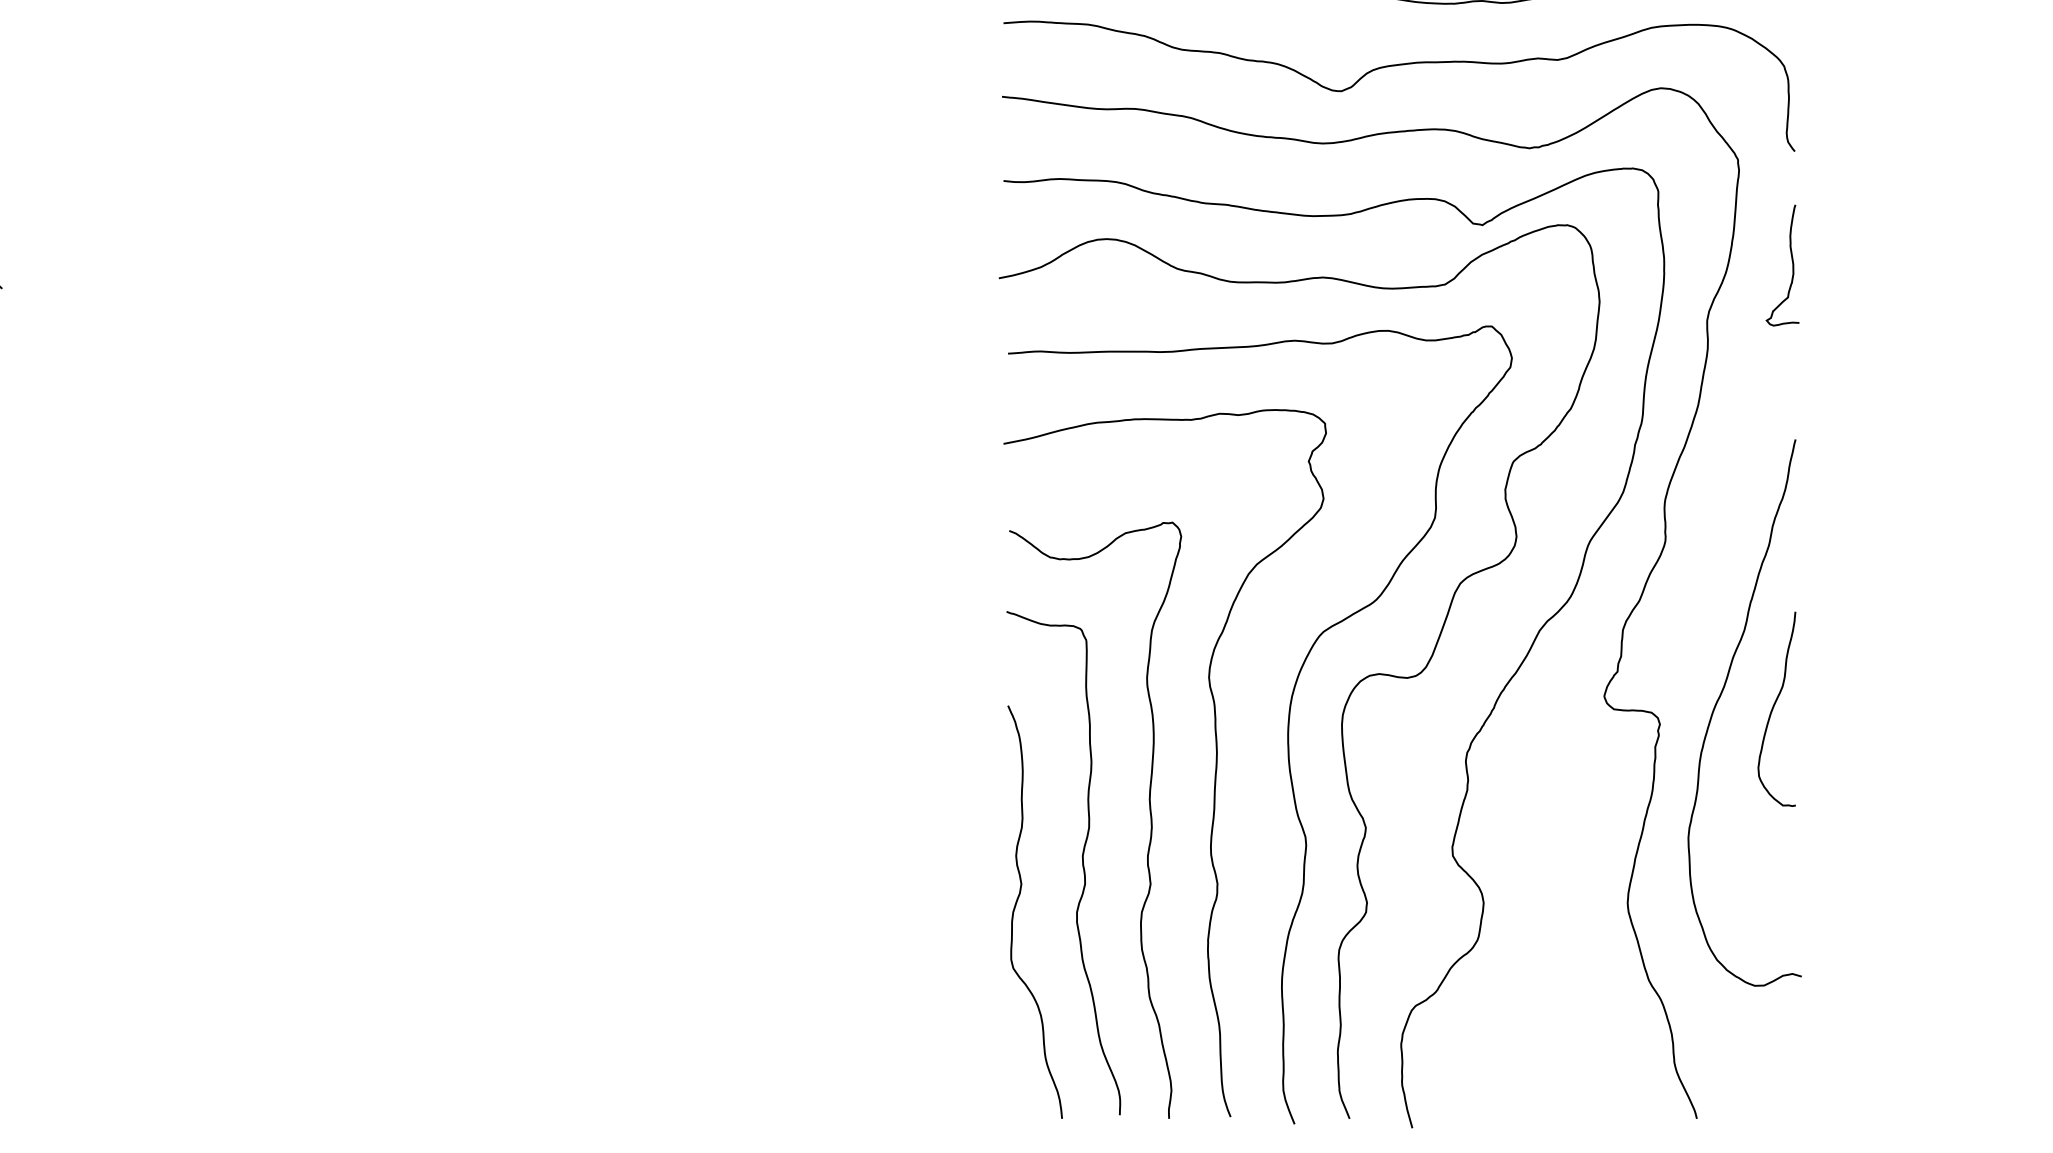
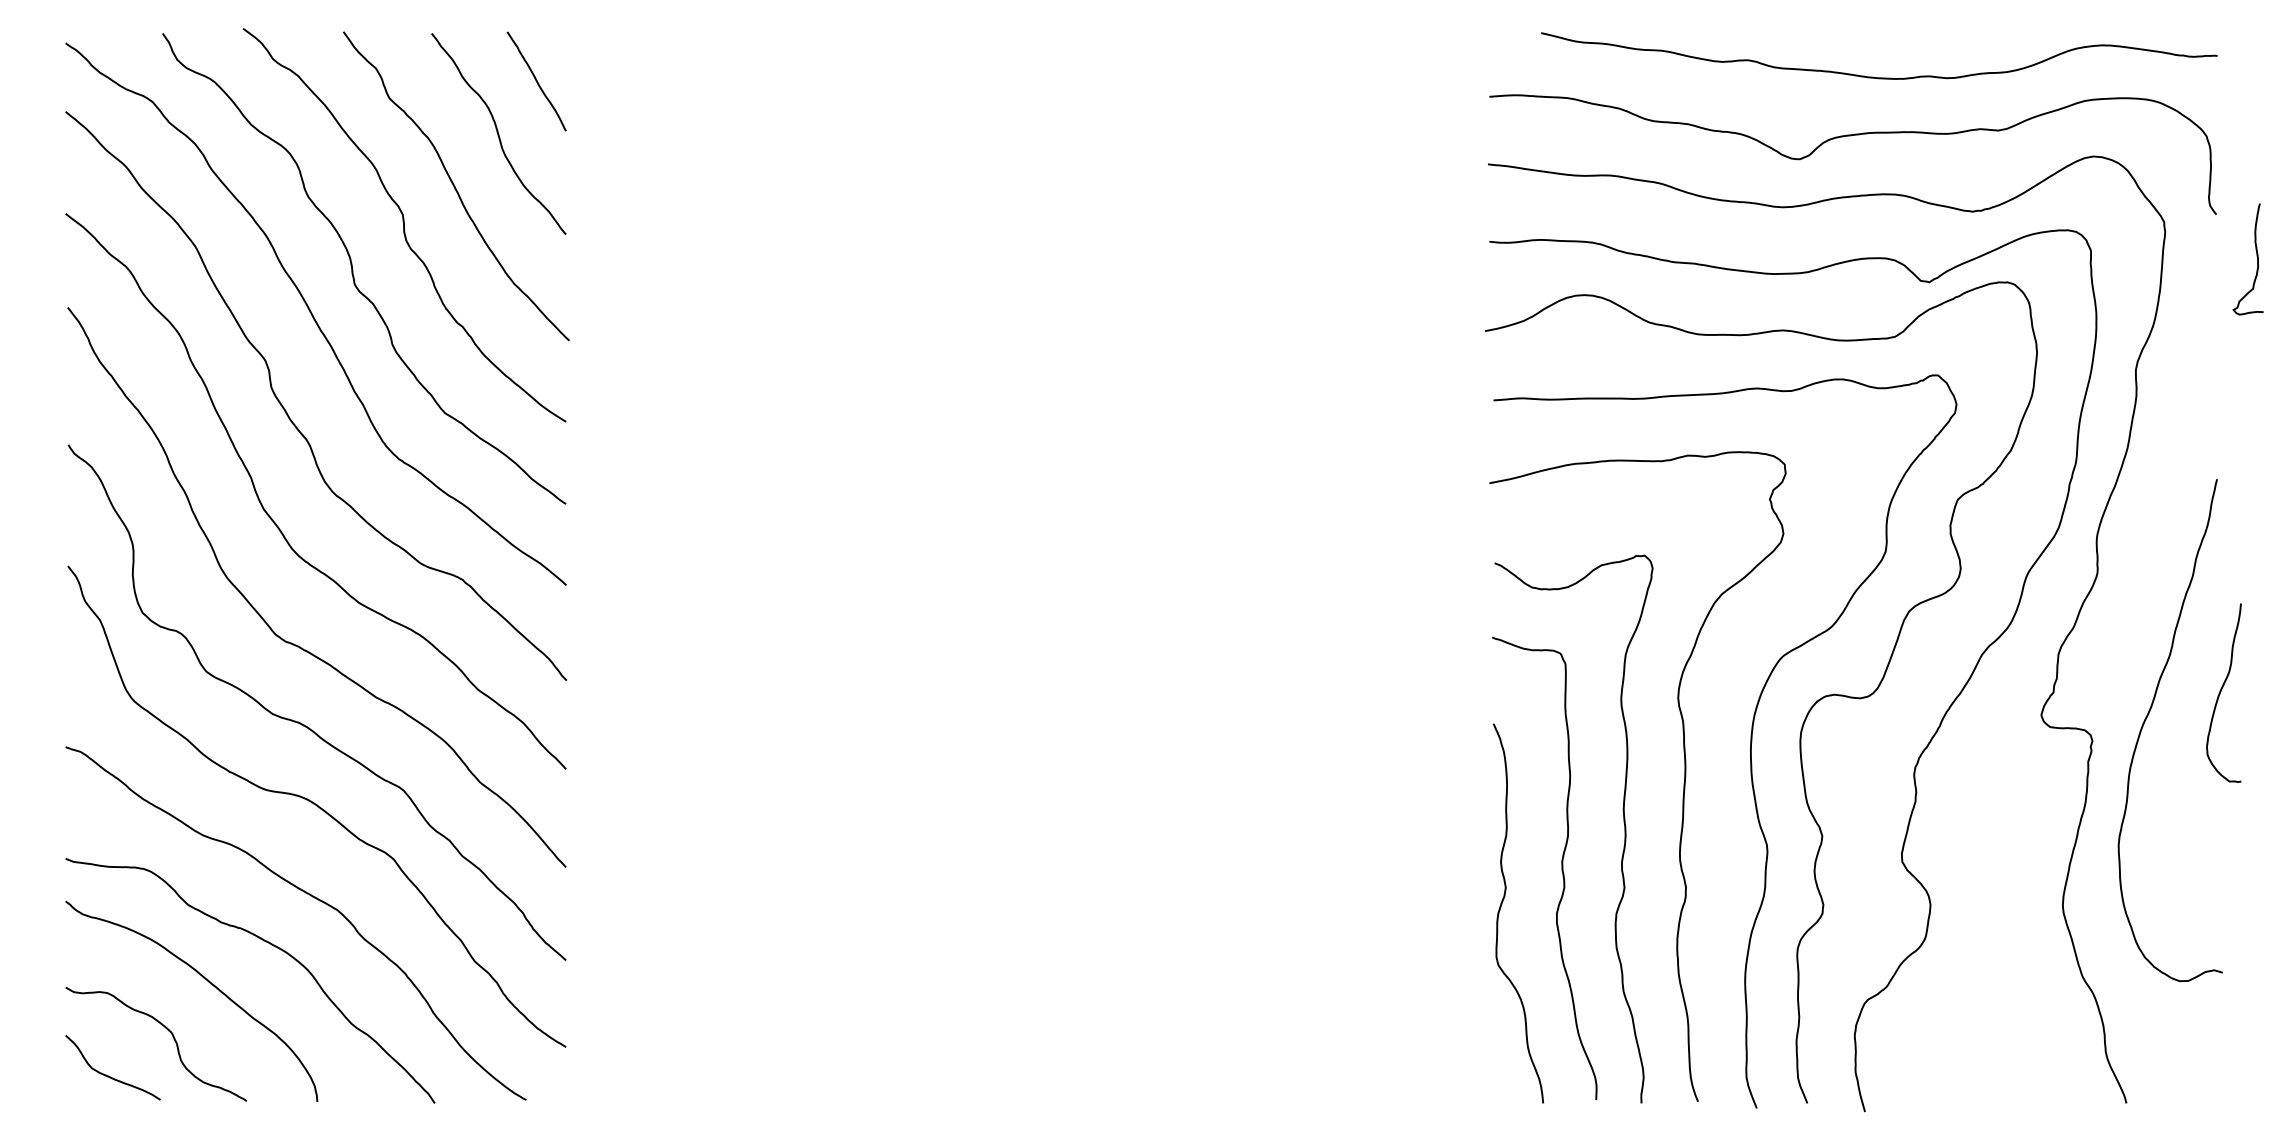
curve: (1791, 262) -> (2256, 256), moved
curve: (1774, 708) -> (2221, 692), moved

